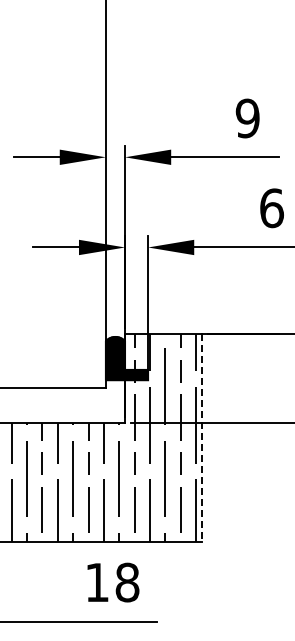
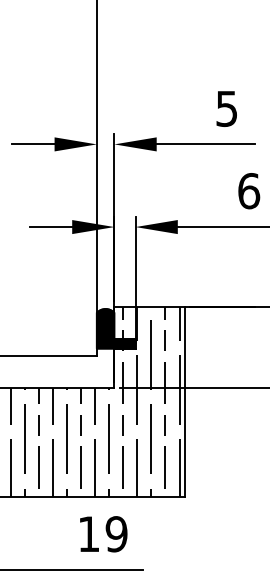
text: (247, 118) -> (226, 108), 9 -> 5
line: (201, 437) -> (184, 401), dashed -> solid
text: (127, 582) -> (116, 534), 18 -> 19

